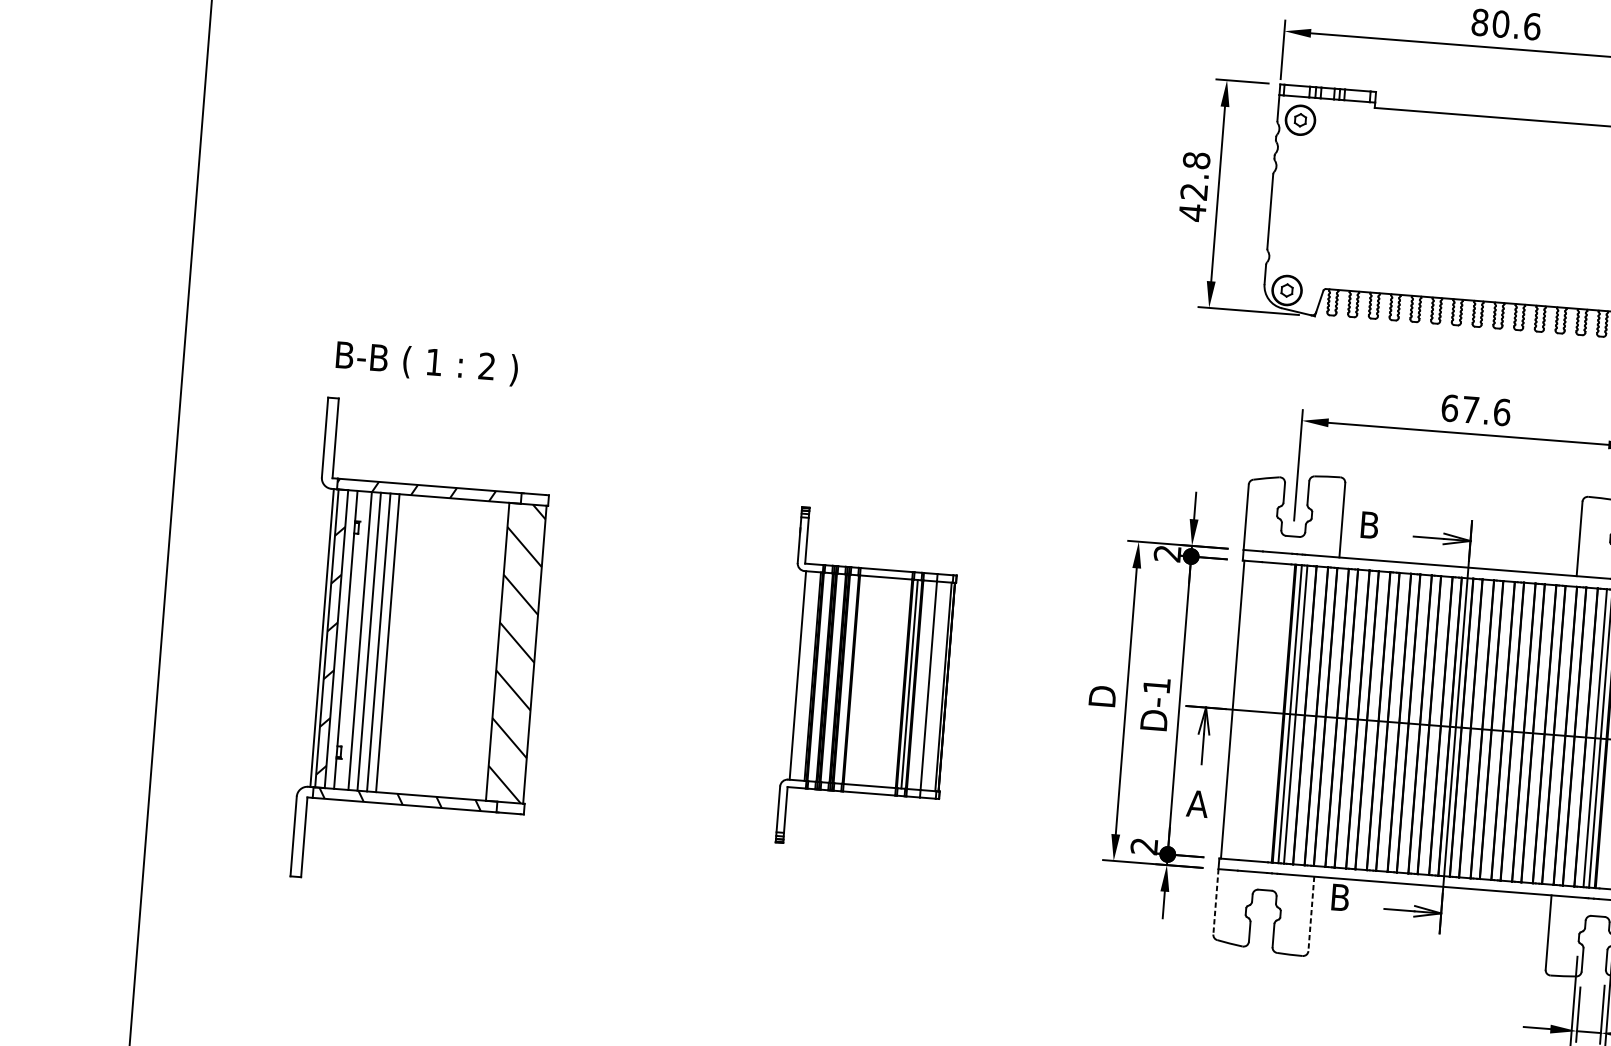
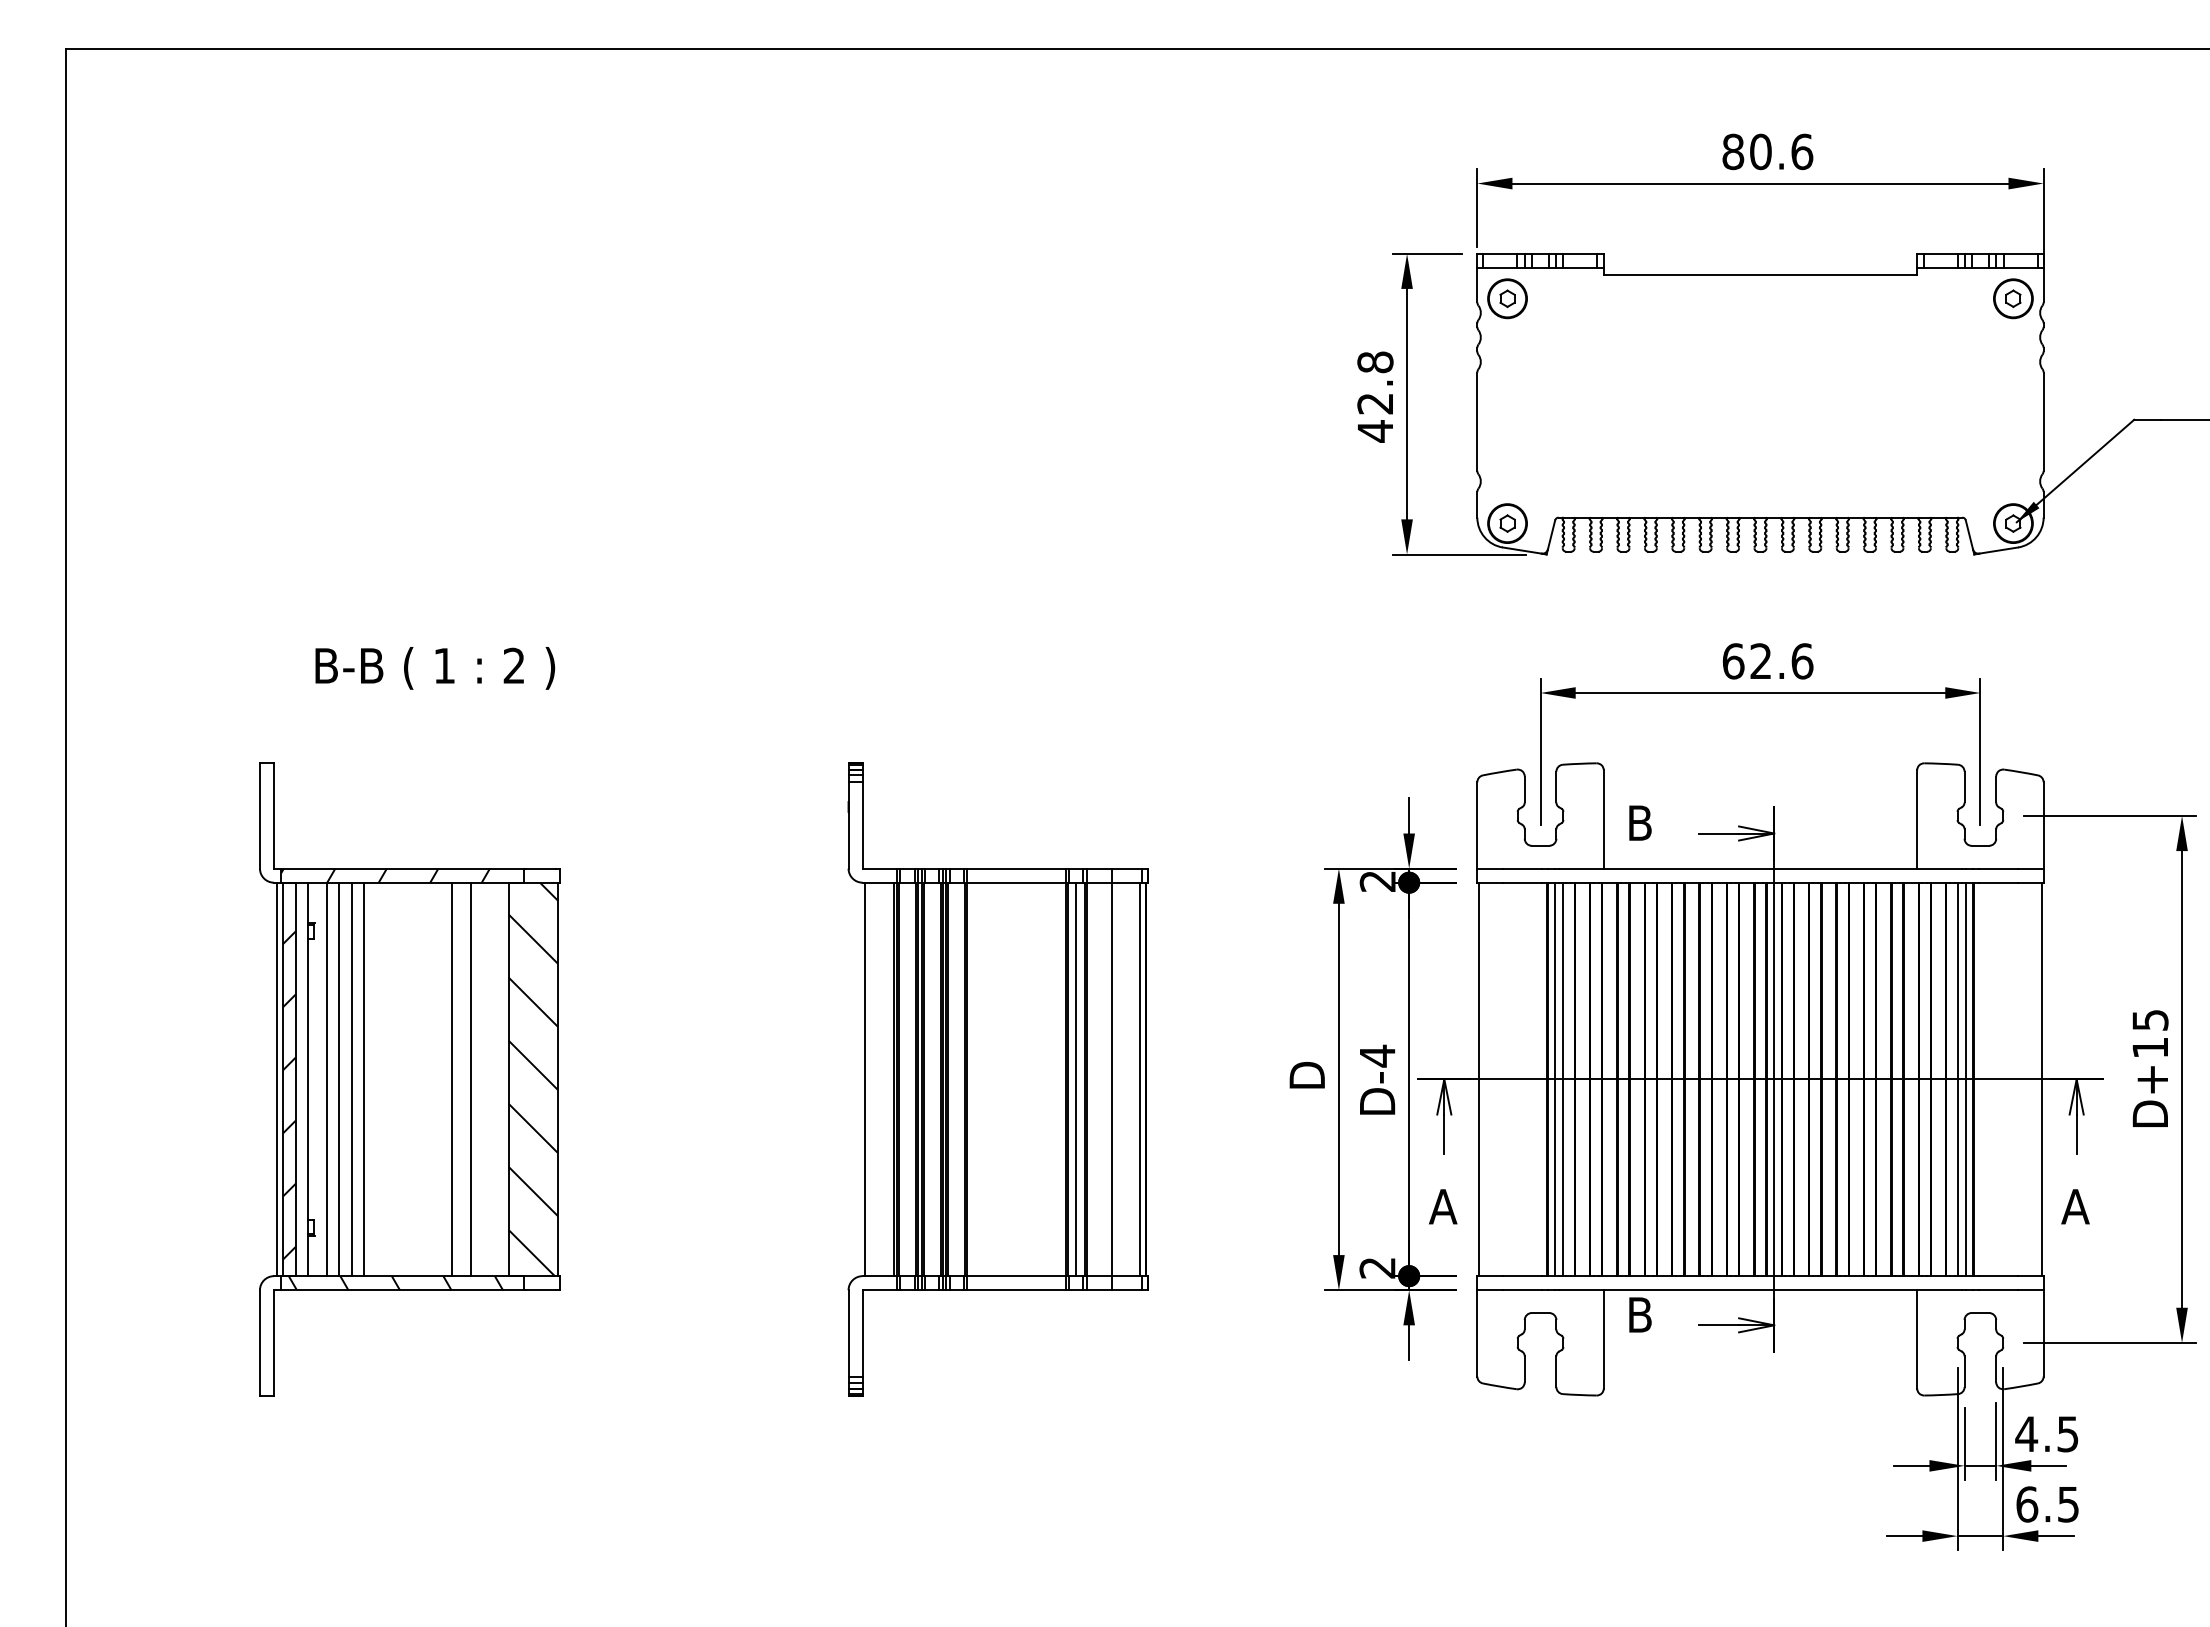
text: (427, 363) -> (435, 668), moved
text: (1470, 409) -> (1760, 660), 67.6 -> 62.6
line: (455, 648) -> (452, 1079), added
line: (469, 649) -> (471, 1079), added
part: (867, 681) -> (997, 1079), size x1.43
text: (1156, 685) -> (1377, 1055), D-1 -> D-4
line: (1216, 901) -> (1477, 1333), dashed -> solid
line: (1311, 913) -> (1603, 1339), dashed -> solid

